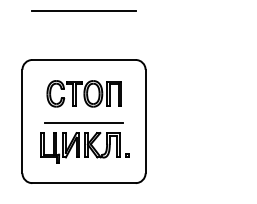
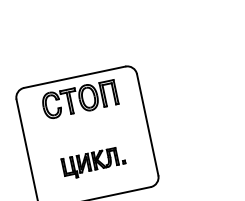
line: (83, 10) -> (64, 28), removed
part: (83, 93) -> (78, 99), moved
line: (83, 122) -> (87, 138), removed
part: (84, 147) -> (93, 162), size x0.7

